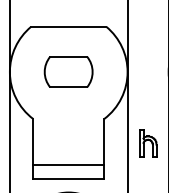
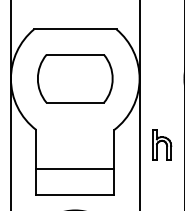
part: (68, 71) -> (75, 78), size x1.43
part: (148, 143) -> (162, 144), moved
line: (68, 165) -> (75, 168), moved

